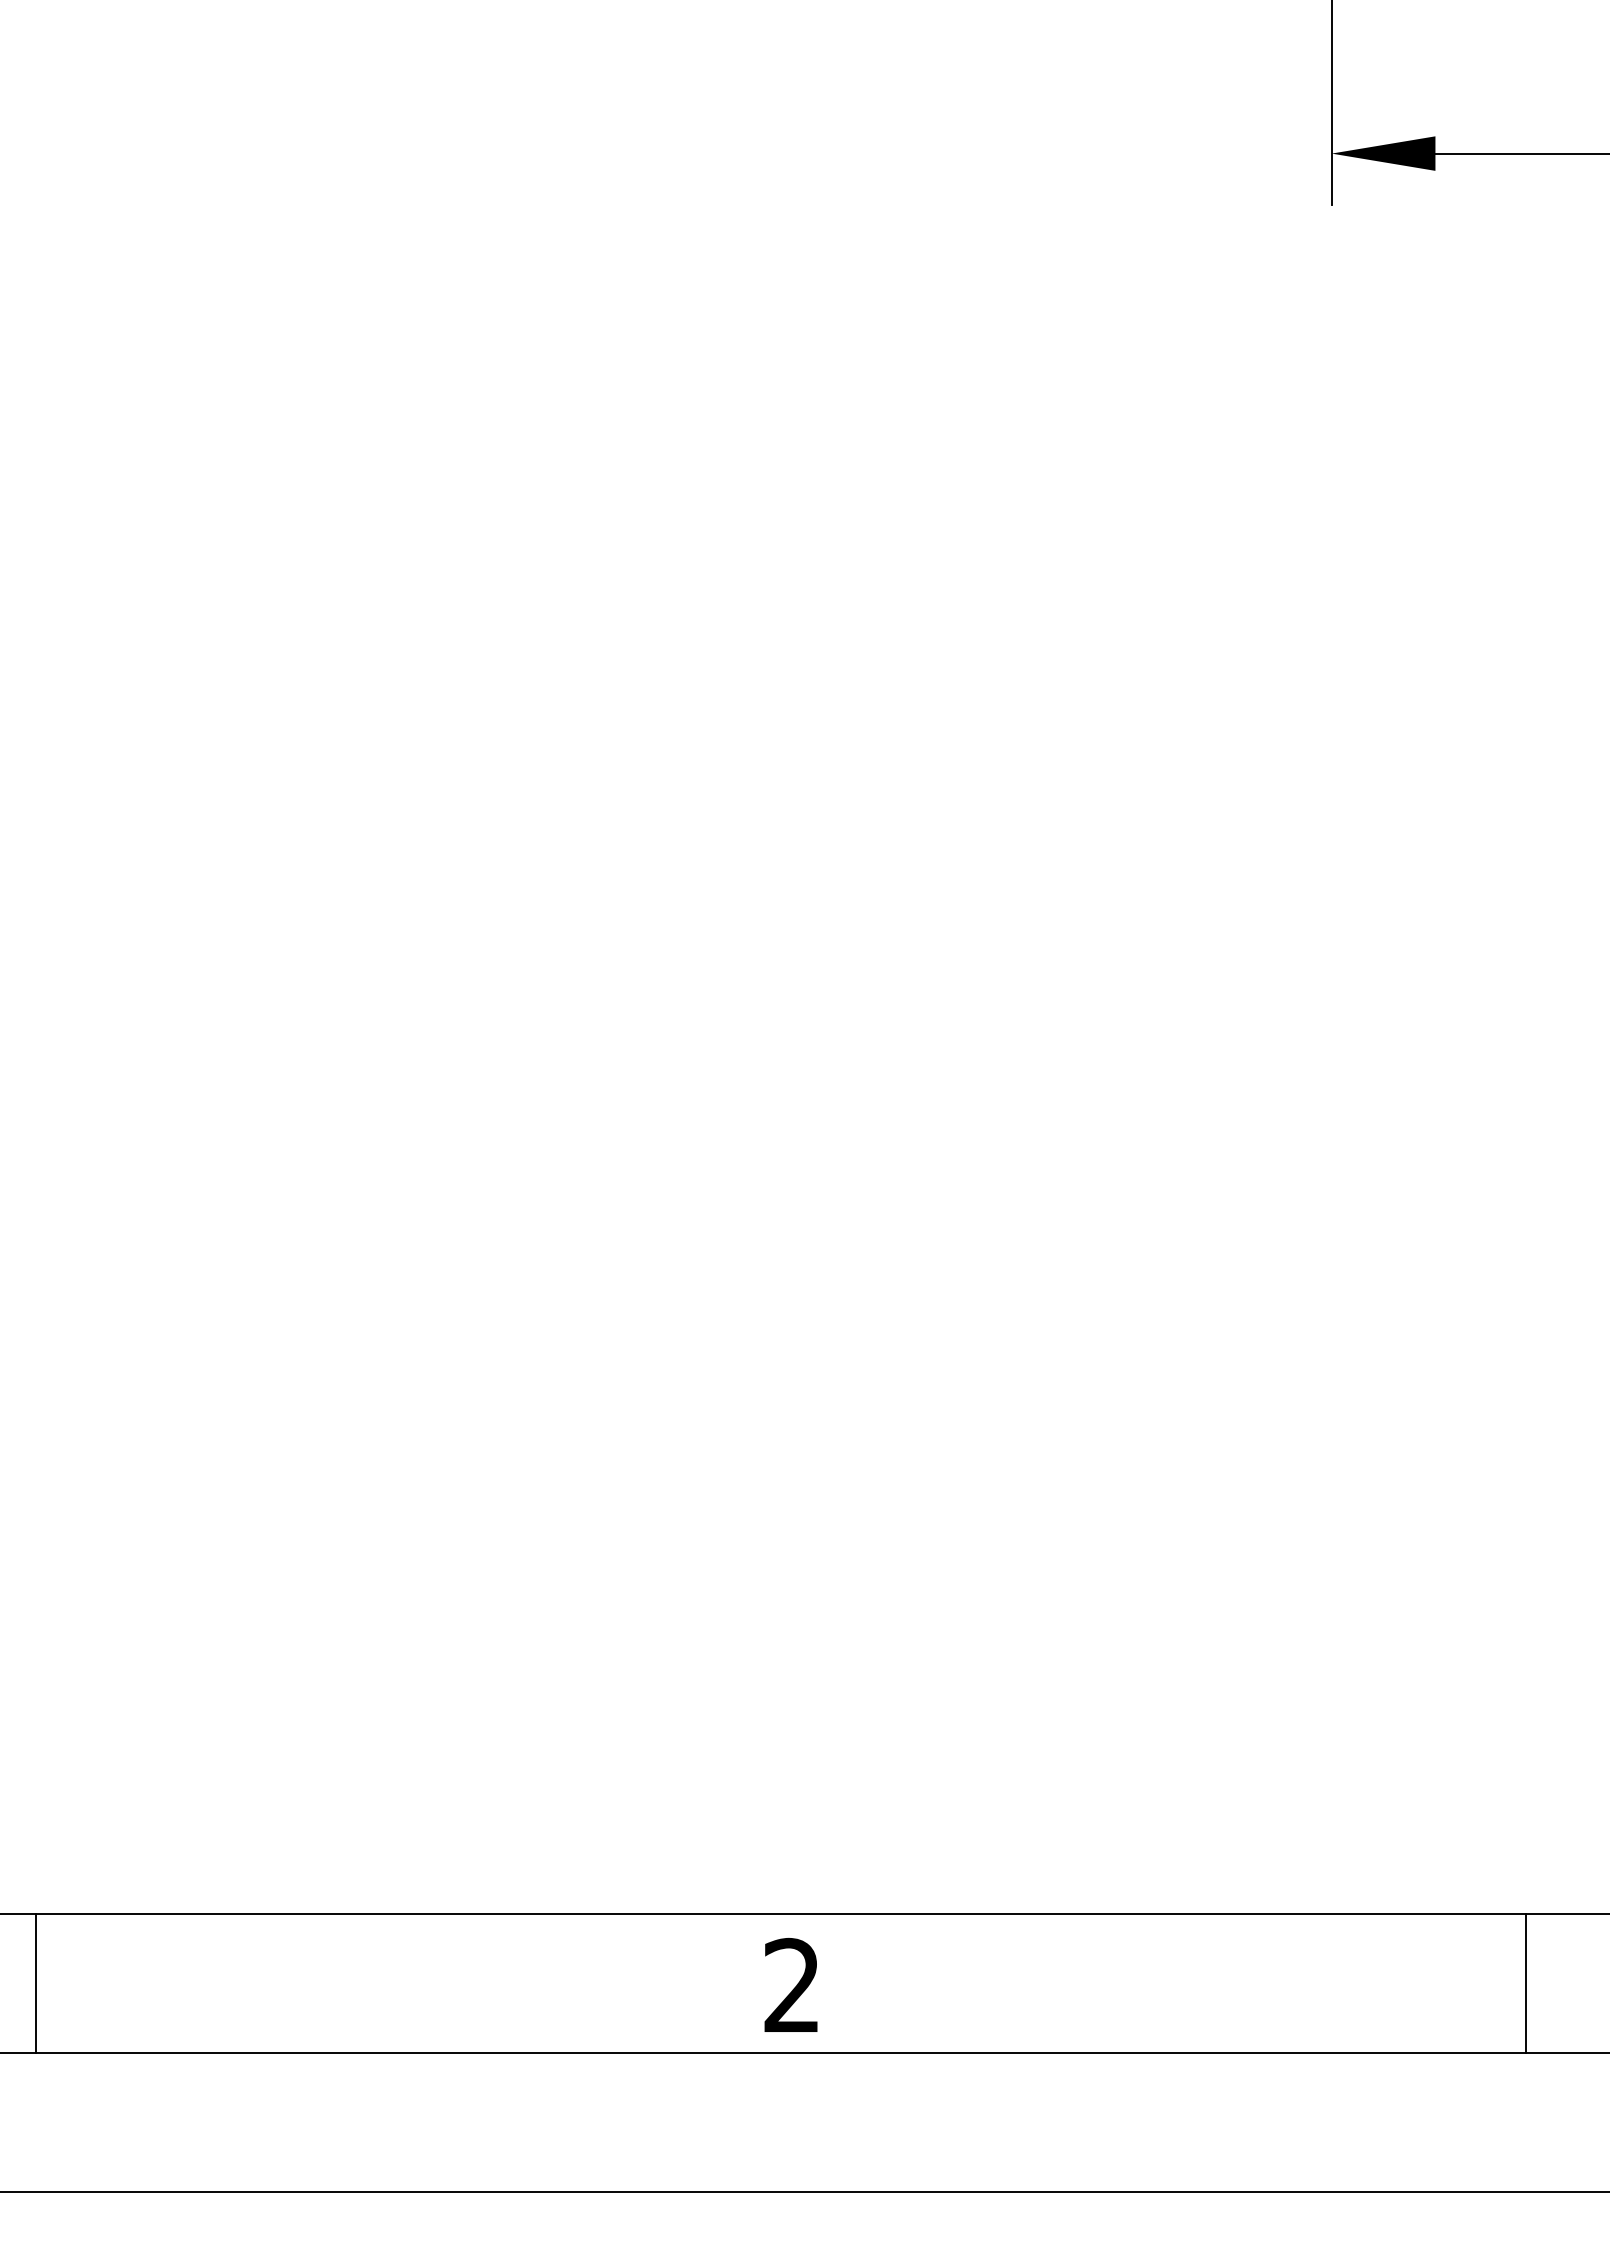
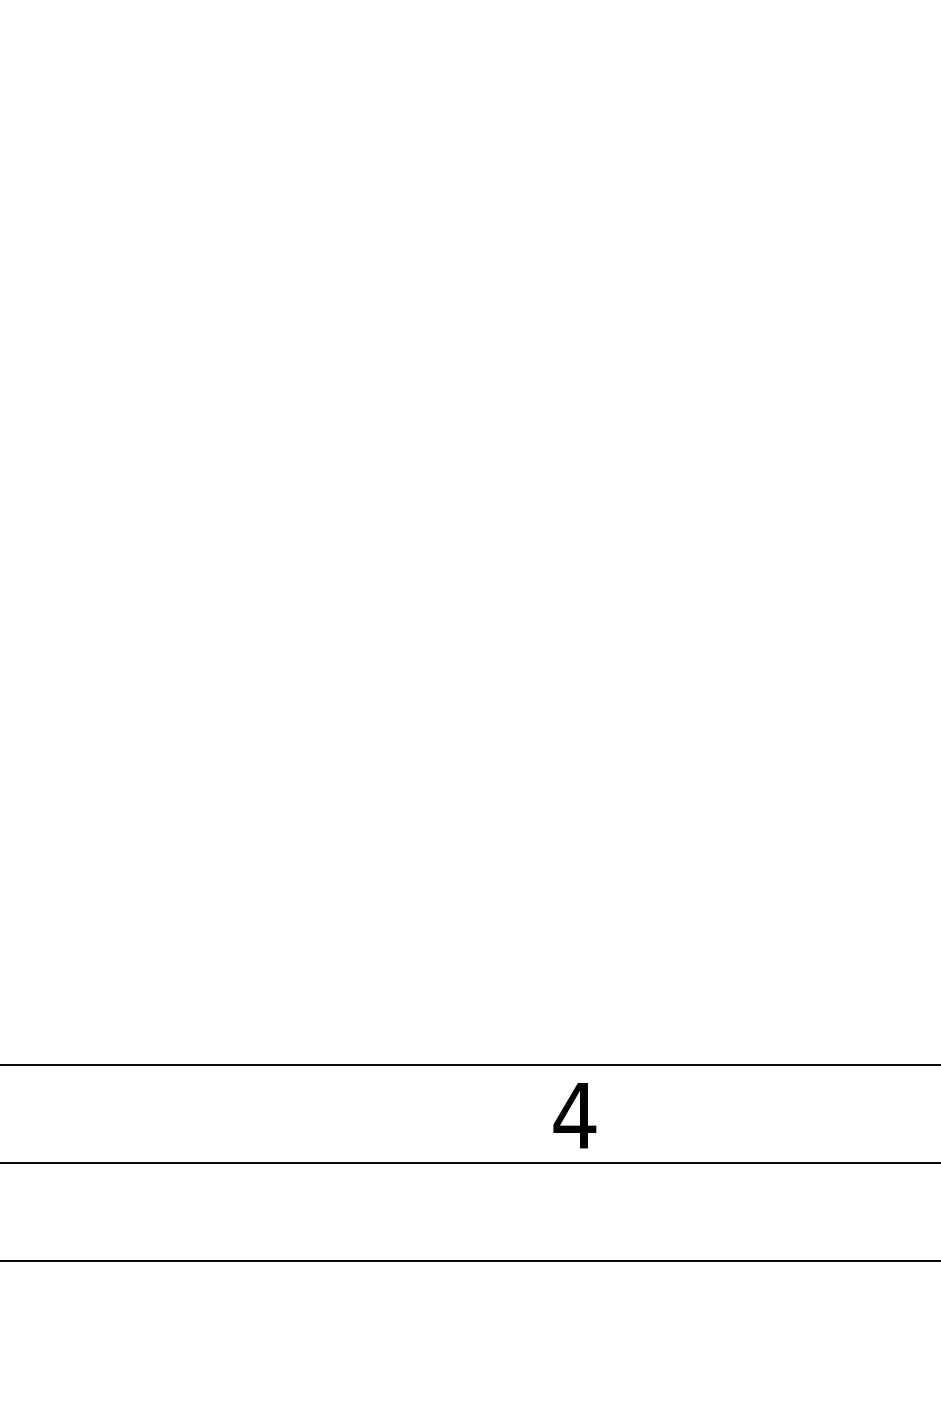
line: (35, 1983) -> (39, 1114), removed
text: (791, 1984) -> (574, 1114), 2 -> 4

